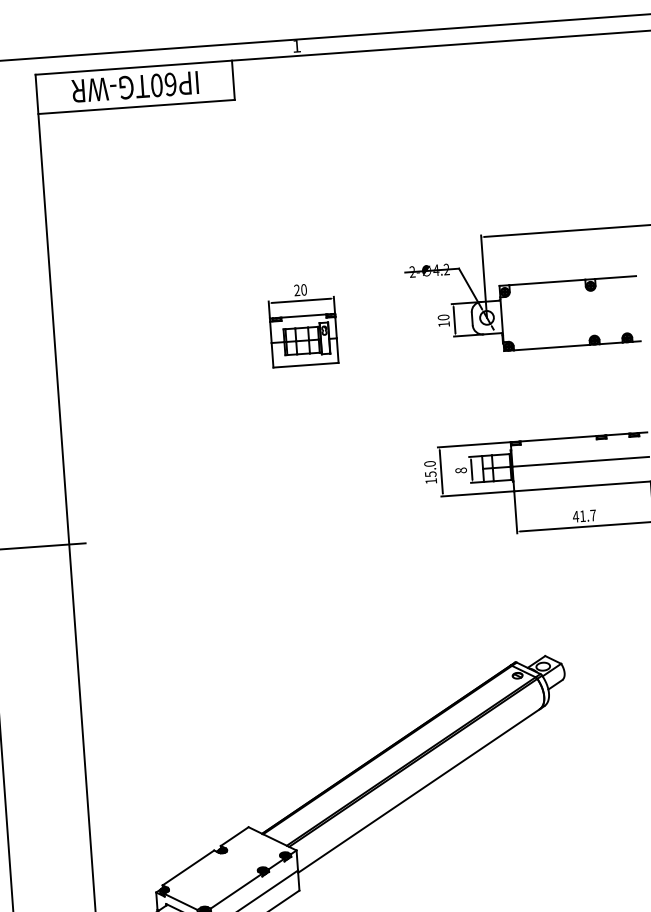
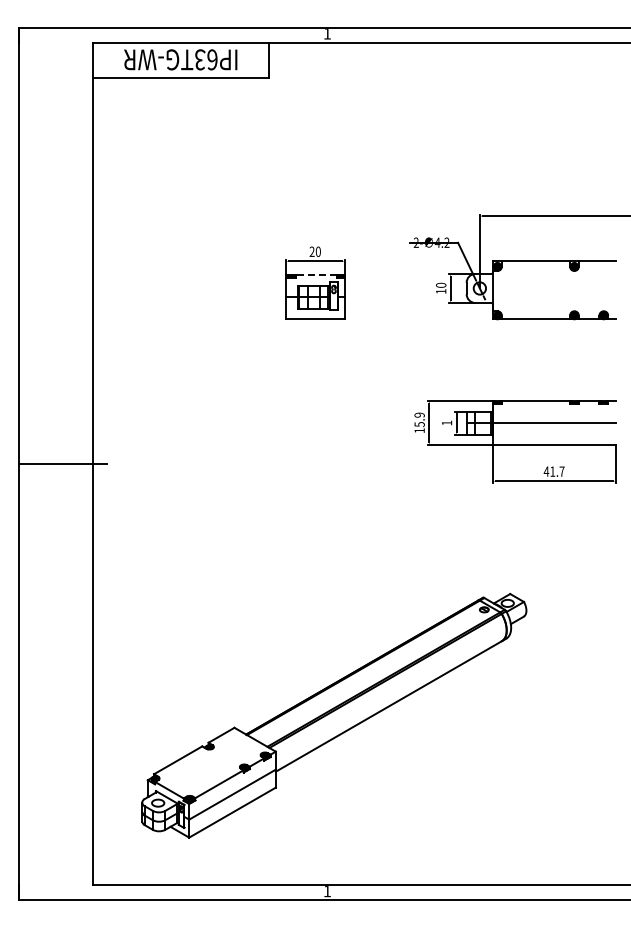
text: (157, 84) -> (200, 59), IP60TG-WR -> IP63TG-WR
line: (302, 316) -> (315, 275), solid -> dashed
text: (429, 463) -> (419, 414), 15.0 -> 15.9
text: (460, 469) -> (446, 422), 8 -> 1

